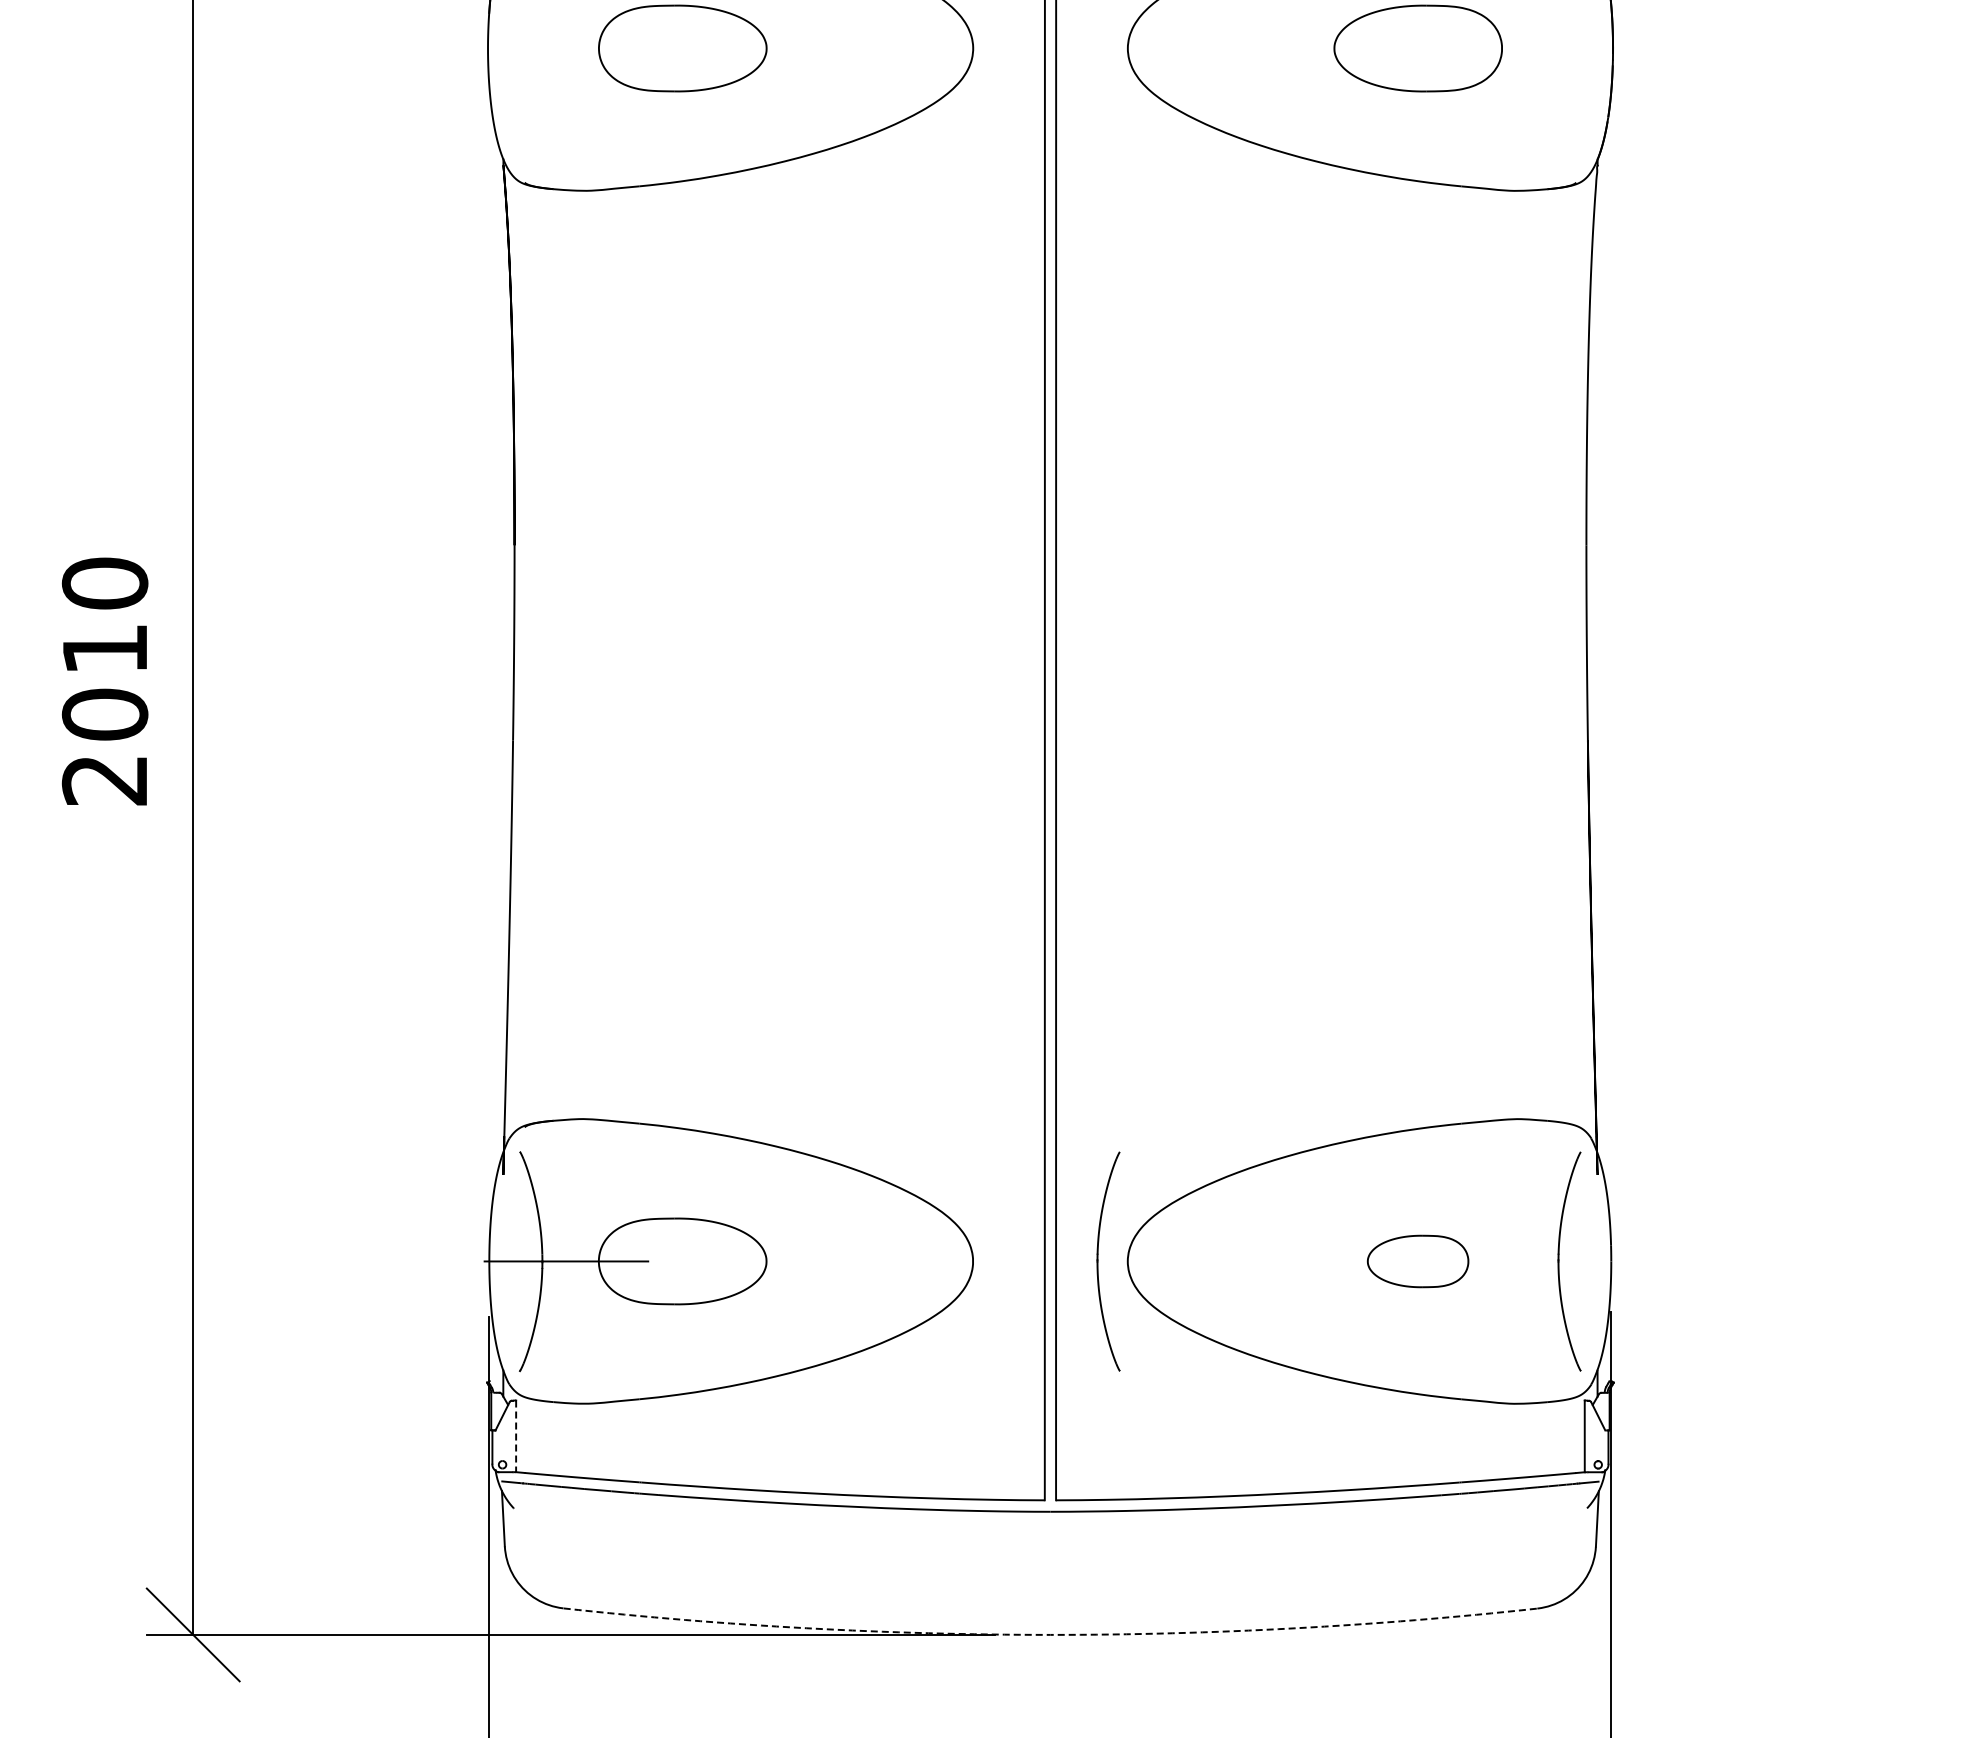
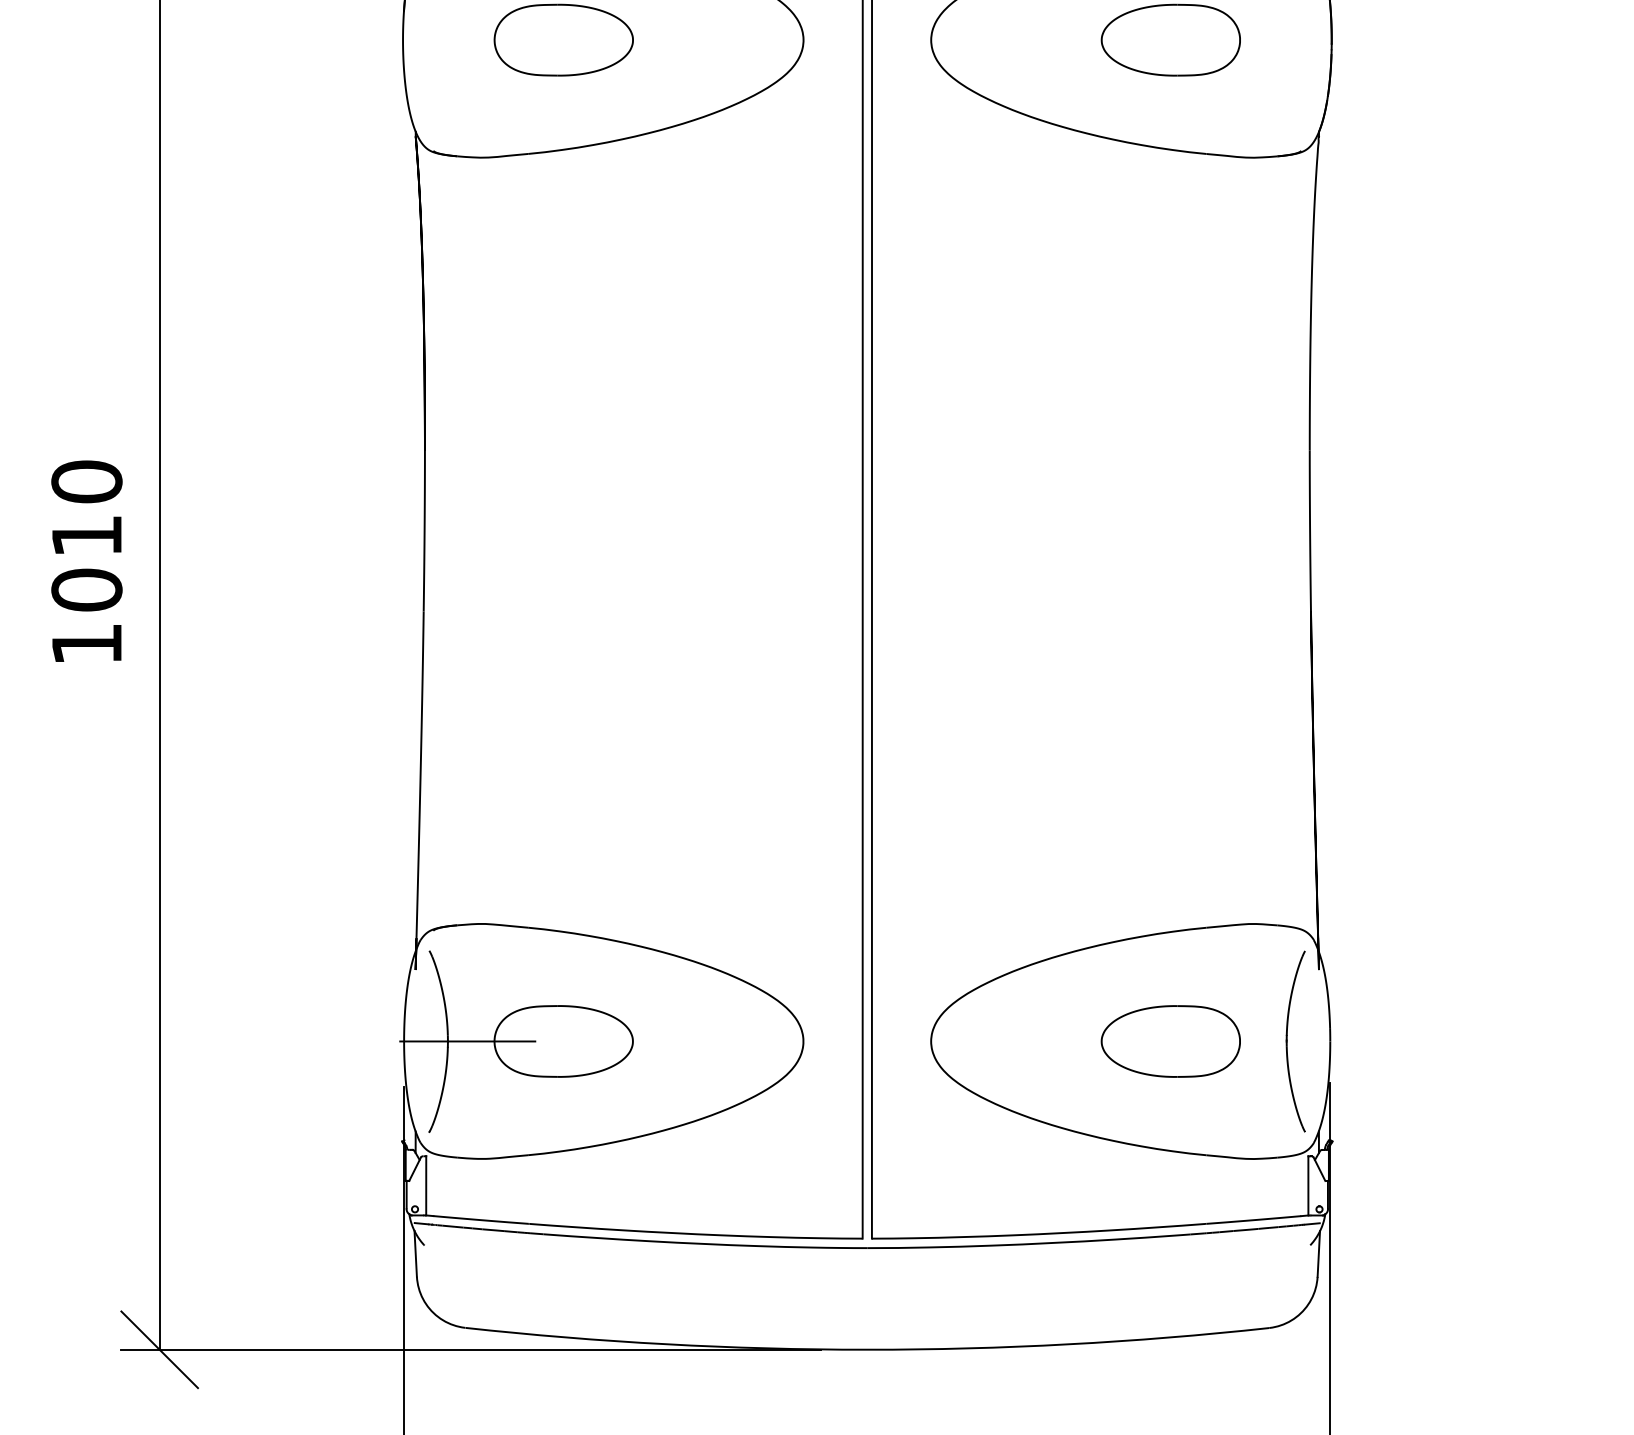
text: (103, 781) -> (85, 645), 2010 -> 1010
part: (1098, 1261) -> (906, 1041), removed
part: (1417, 1261) -> (1170, 1041), size x1.67
line: (516, 1436) -> (426, 1185), dashed -> solid
arc: (1050, 1634) -> (867, 1349), dashed -> solid

